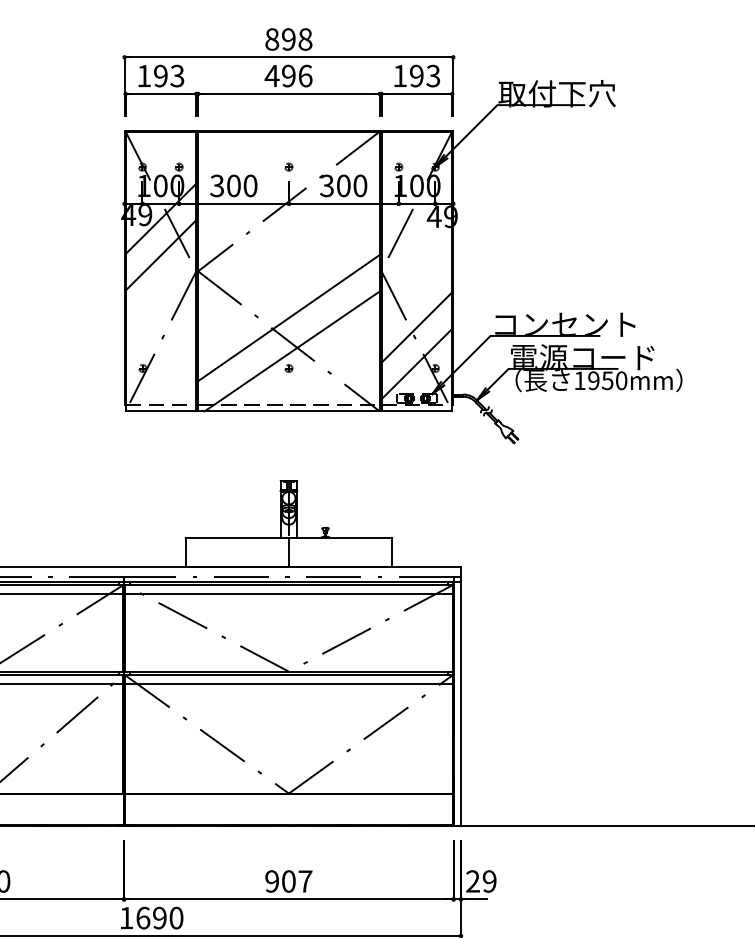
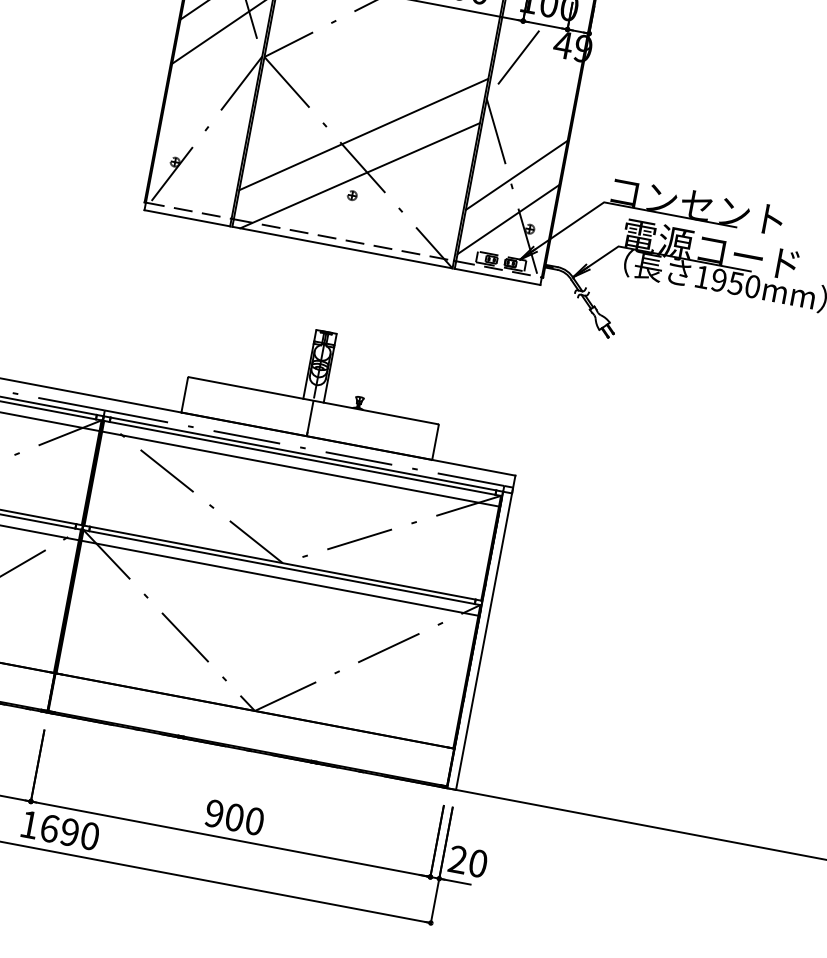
text: (305, 881) -> (254, 821), 907 -> 900
text: (489, 881) -> (477, 863), 29 -> 20

